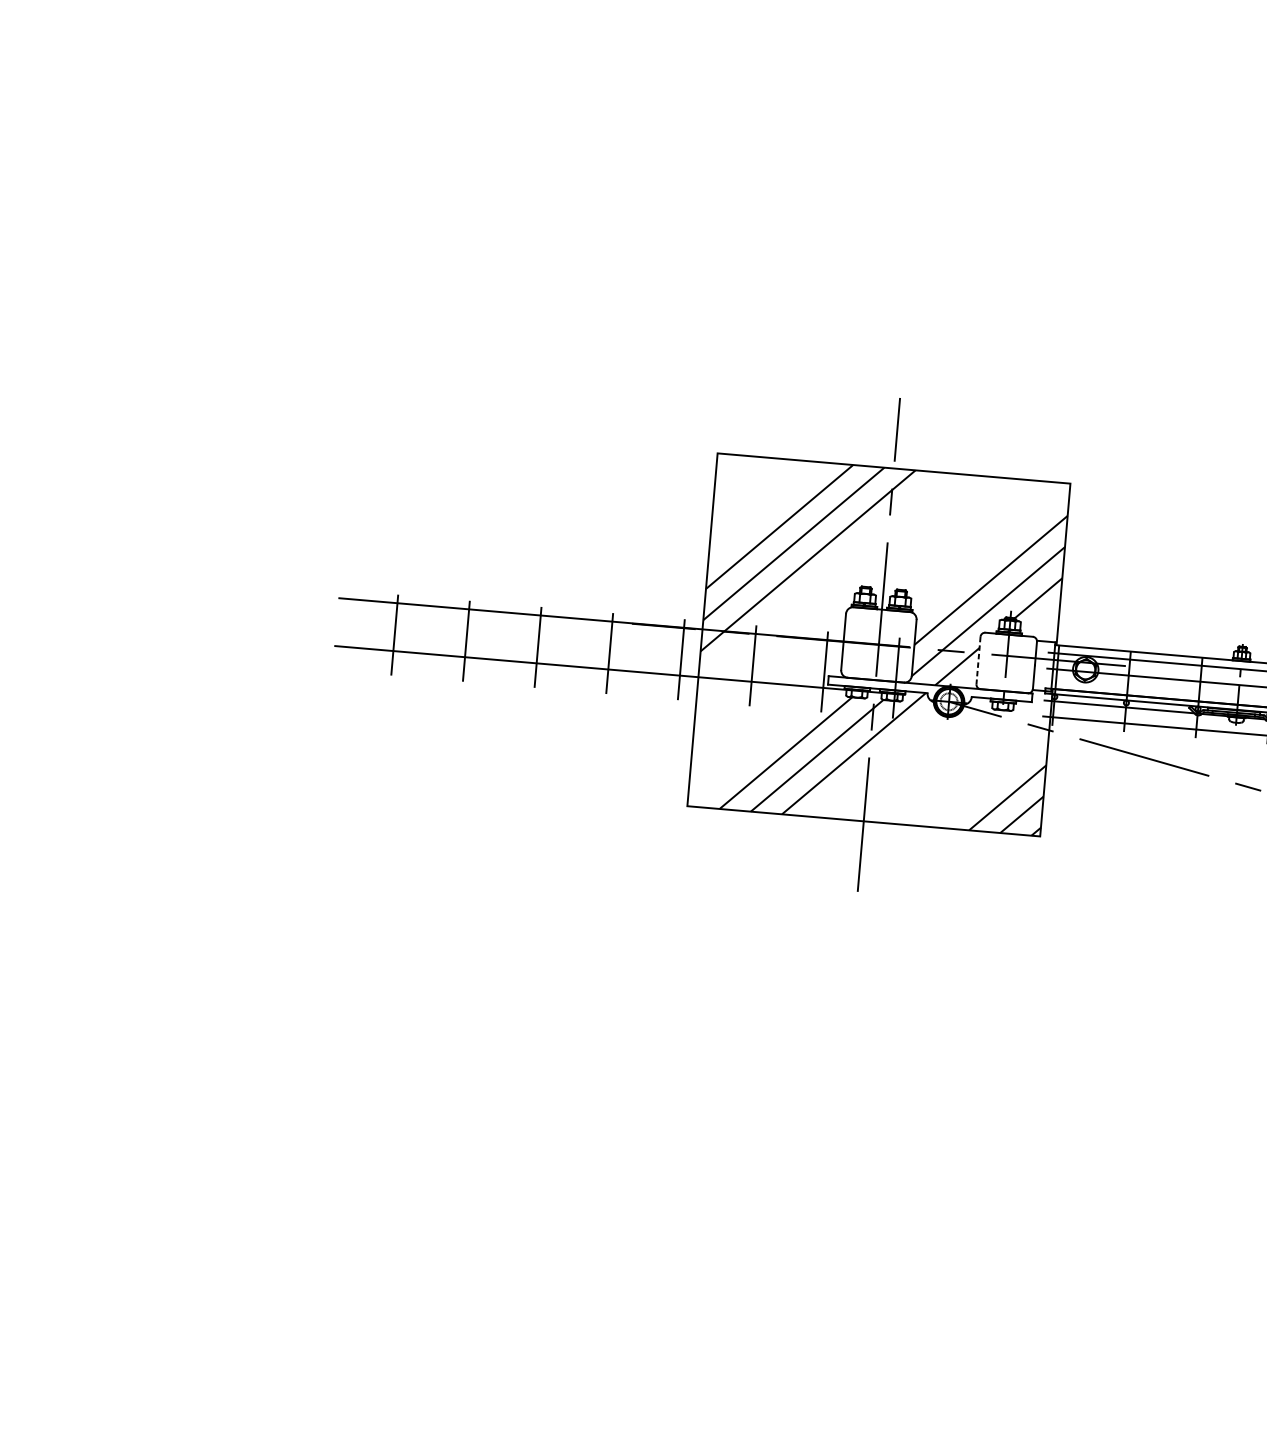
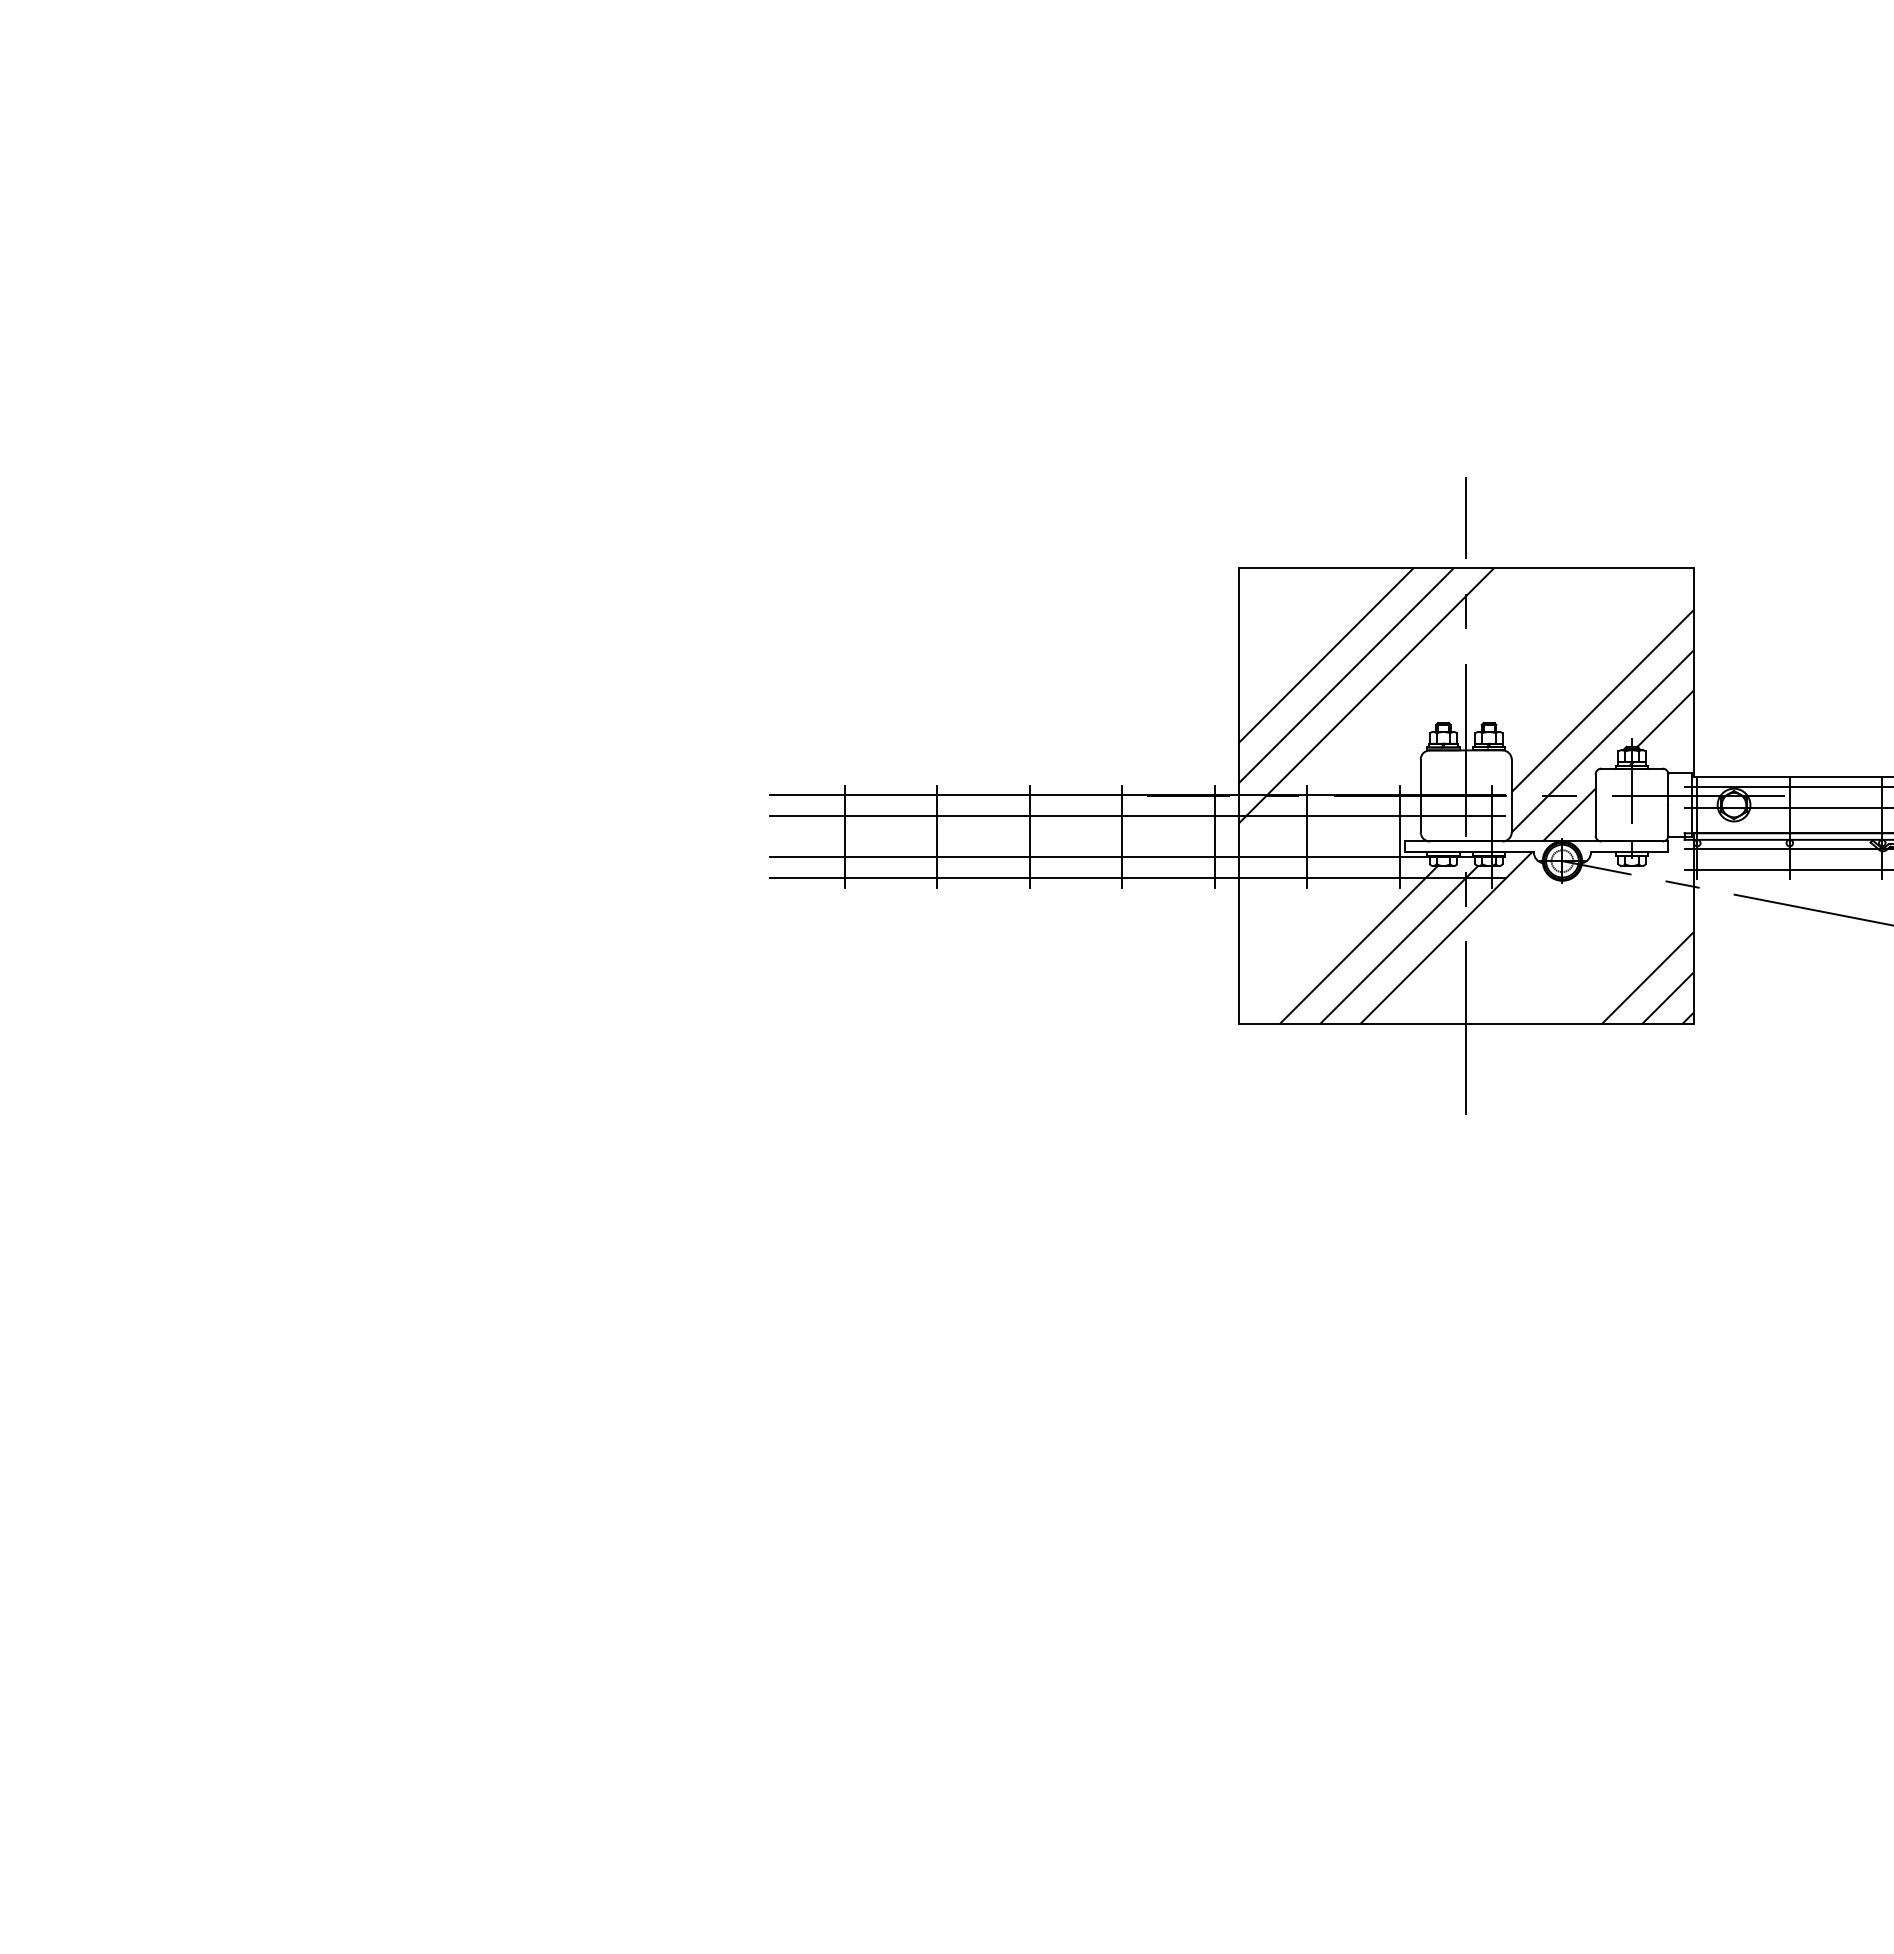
line: (622, 638) -> (1136, 815), added
line: (978, 660) -> (1595, 805), dashed -> solid
line: (618, 686) -> (1136, 877), added

